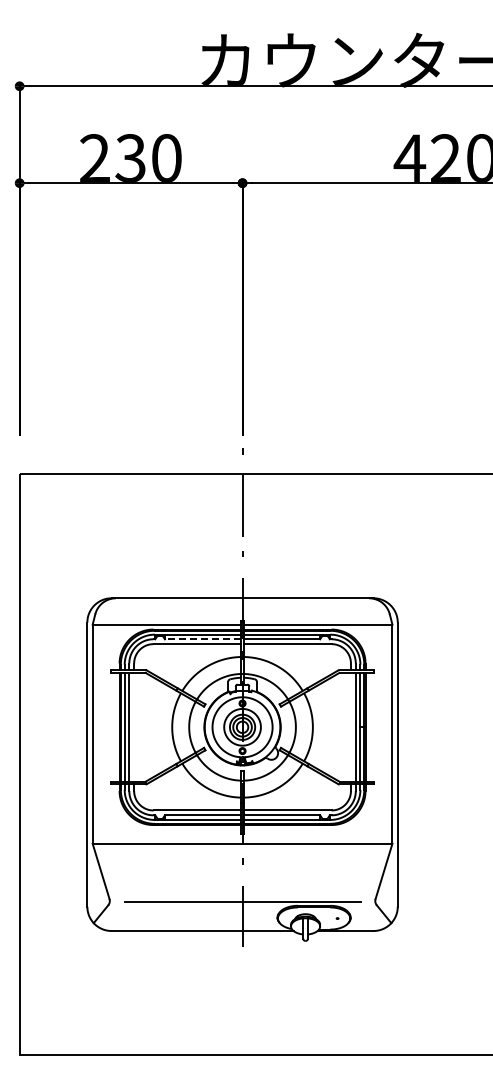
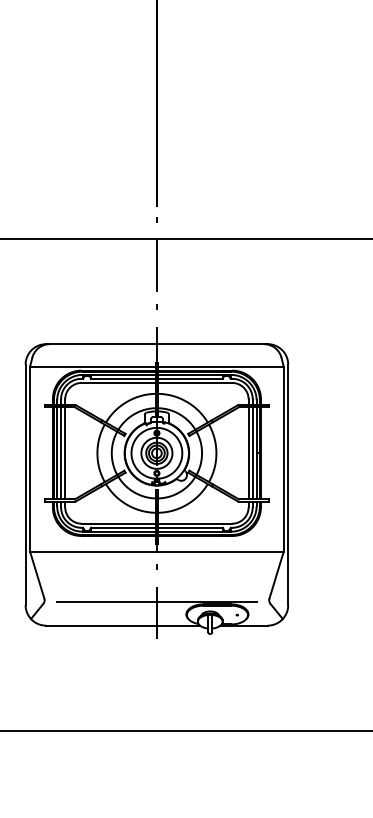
line: (202, 639) -> (123, 379), dashed -> solid
line: (134, 726) -> (65, 452), added
line: (350, 726) -> (248, 452), added

